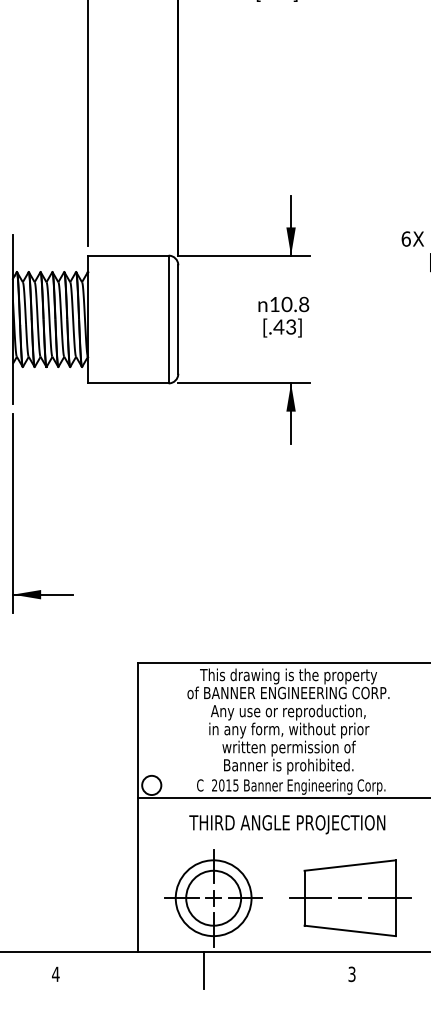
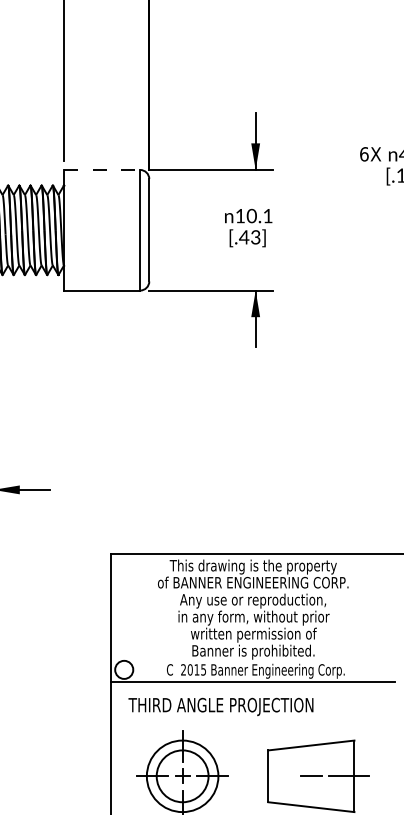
line: (128, 255) -> (102, 169), solid -> dashed
text: (304, 304) -> (268, 216), 10.8 -> 10.1
text: (287, 824) -> (221, 706), moved
line: (310, 898) -> (274, 776), removed

